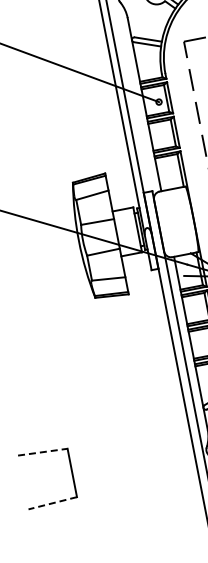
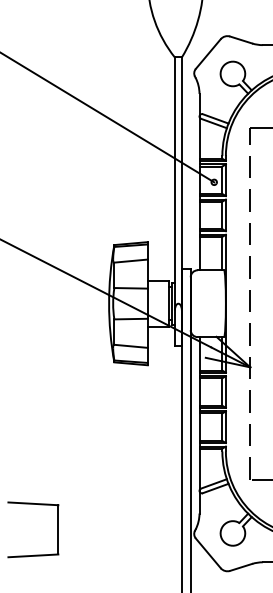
line: (42, 451) -> (33, 503), dashed -> solid
line: (52, 502) -> (33, 555), dashed -> solid

